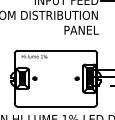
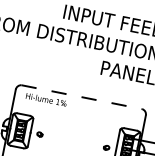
line: (56, 50) -> (82, 97), solid -> dashed

